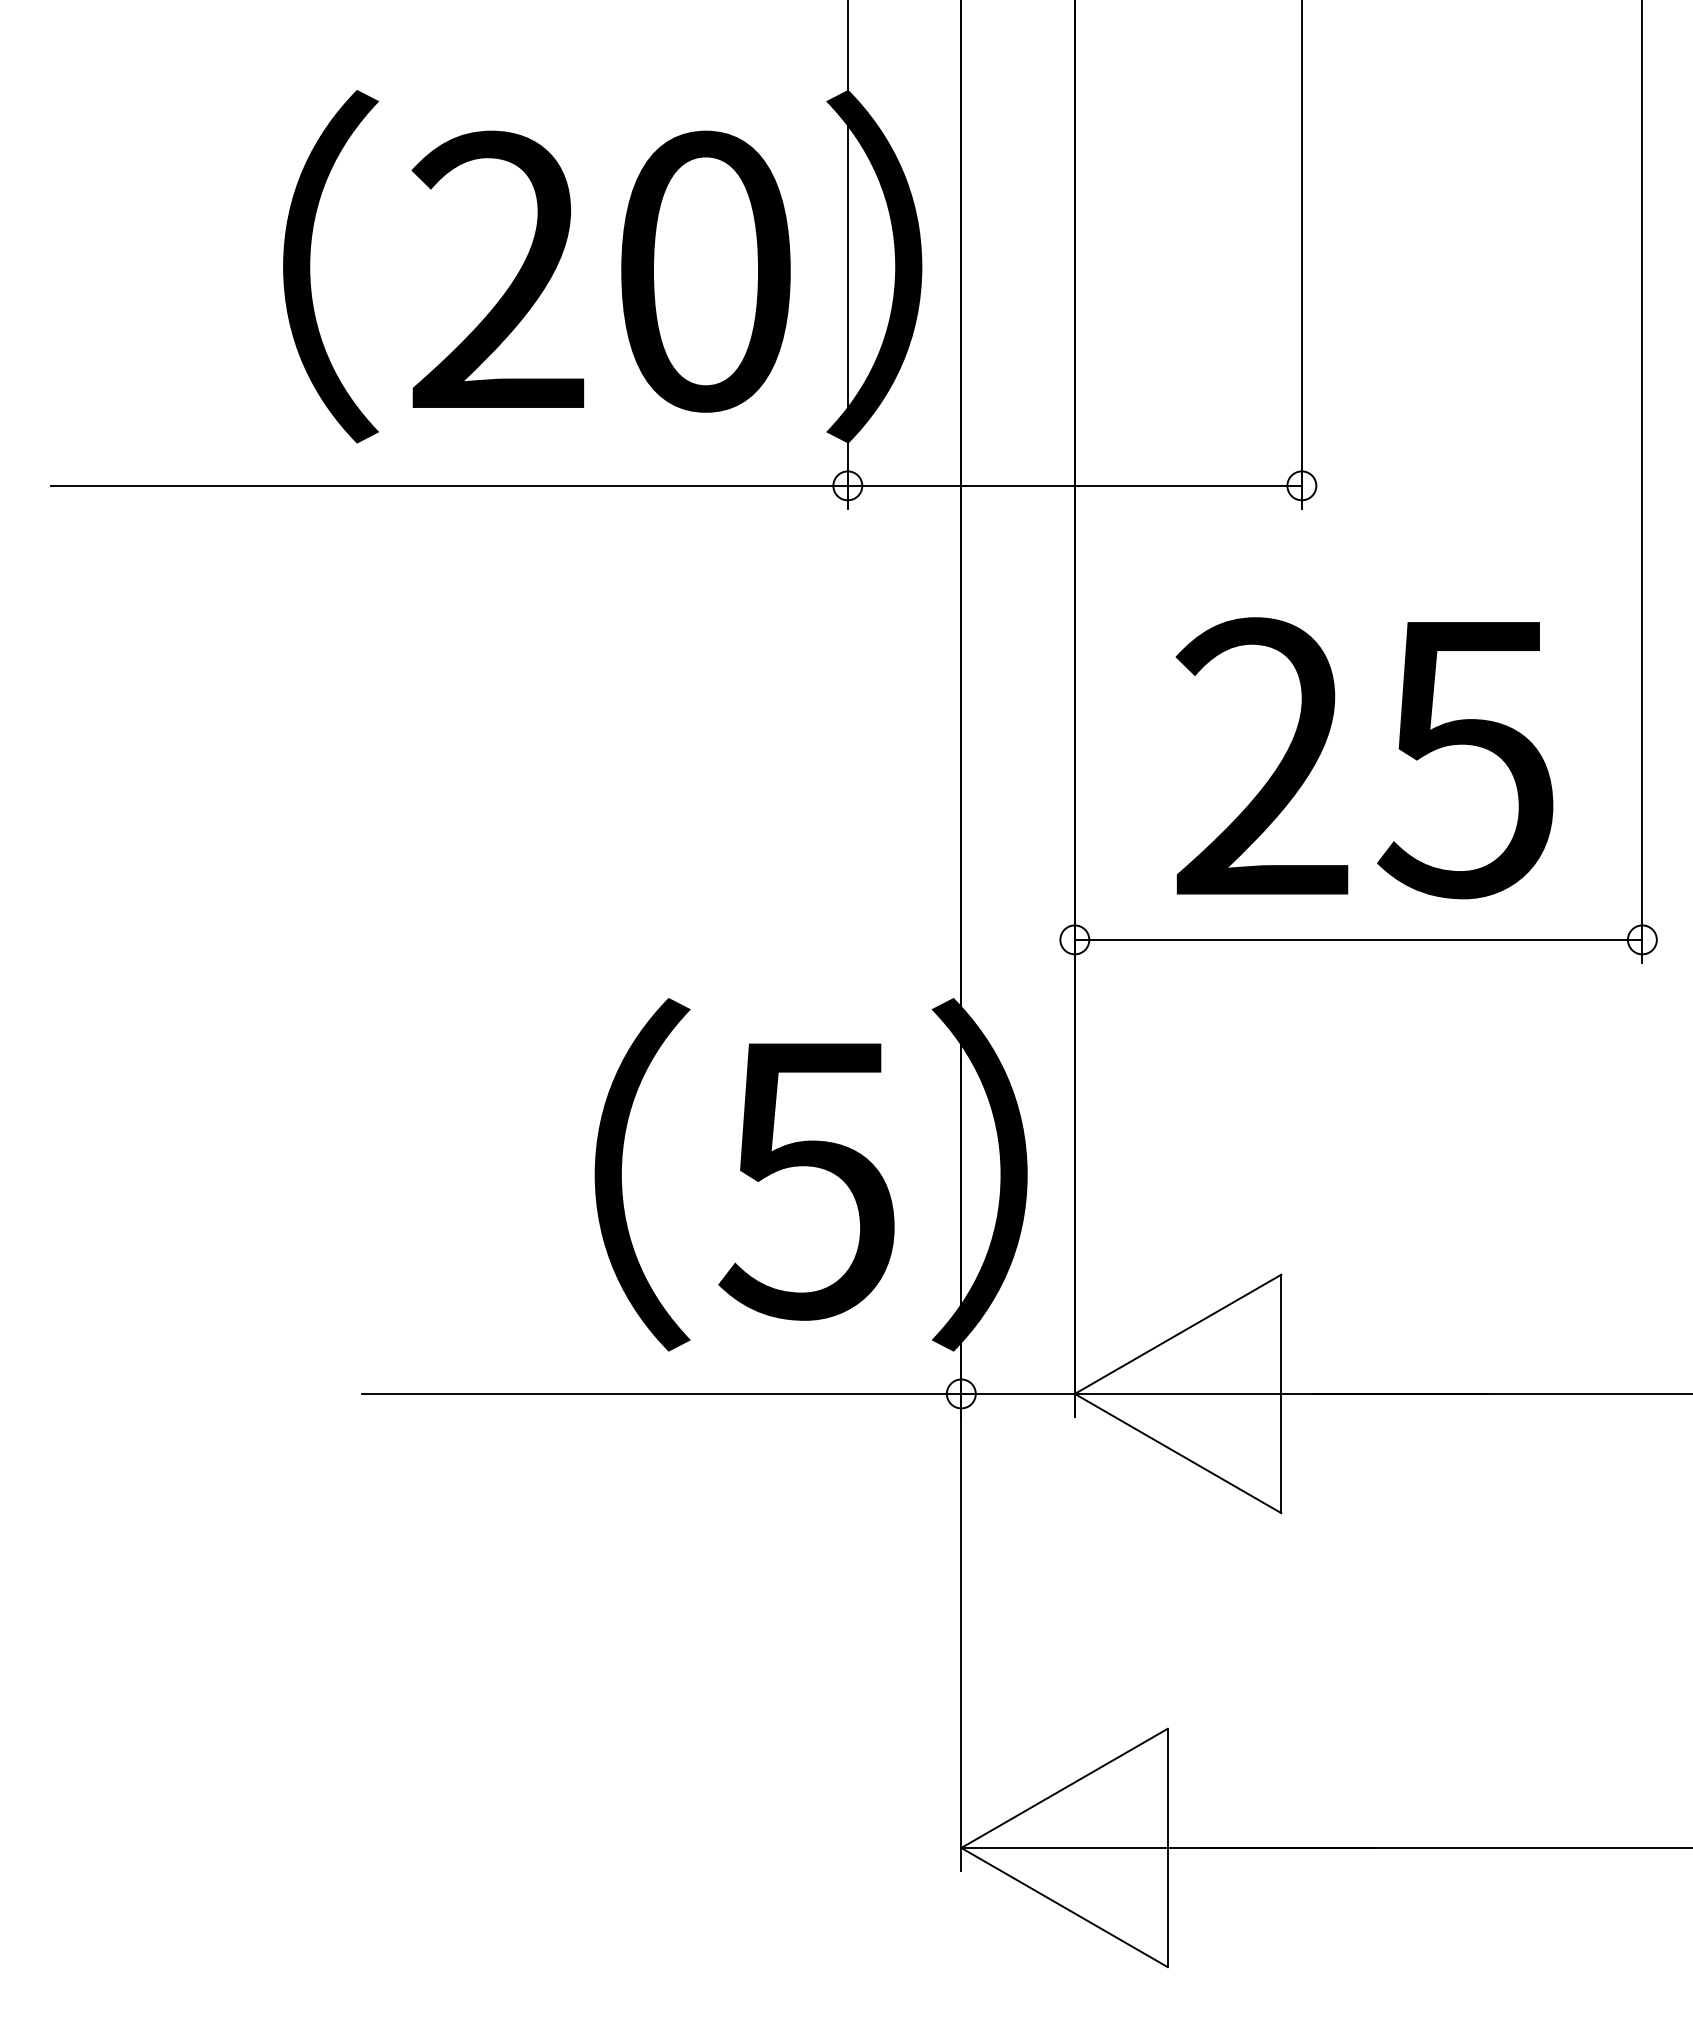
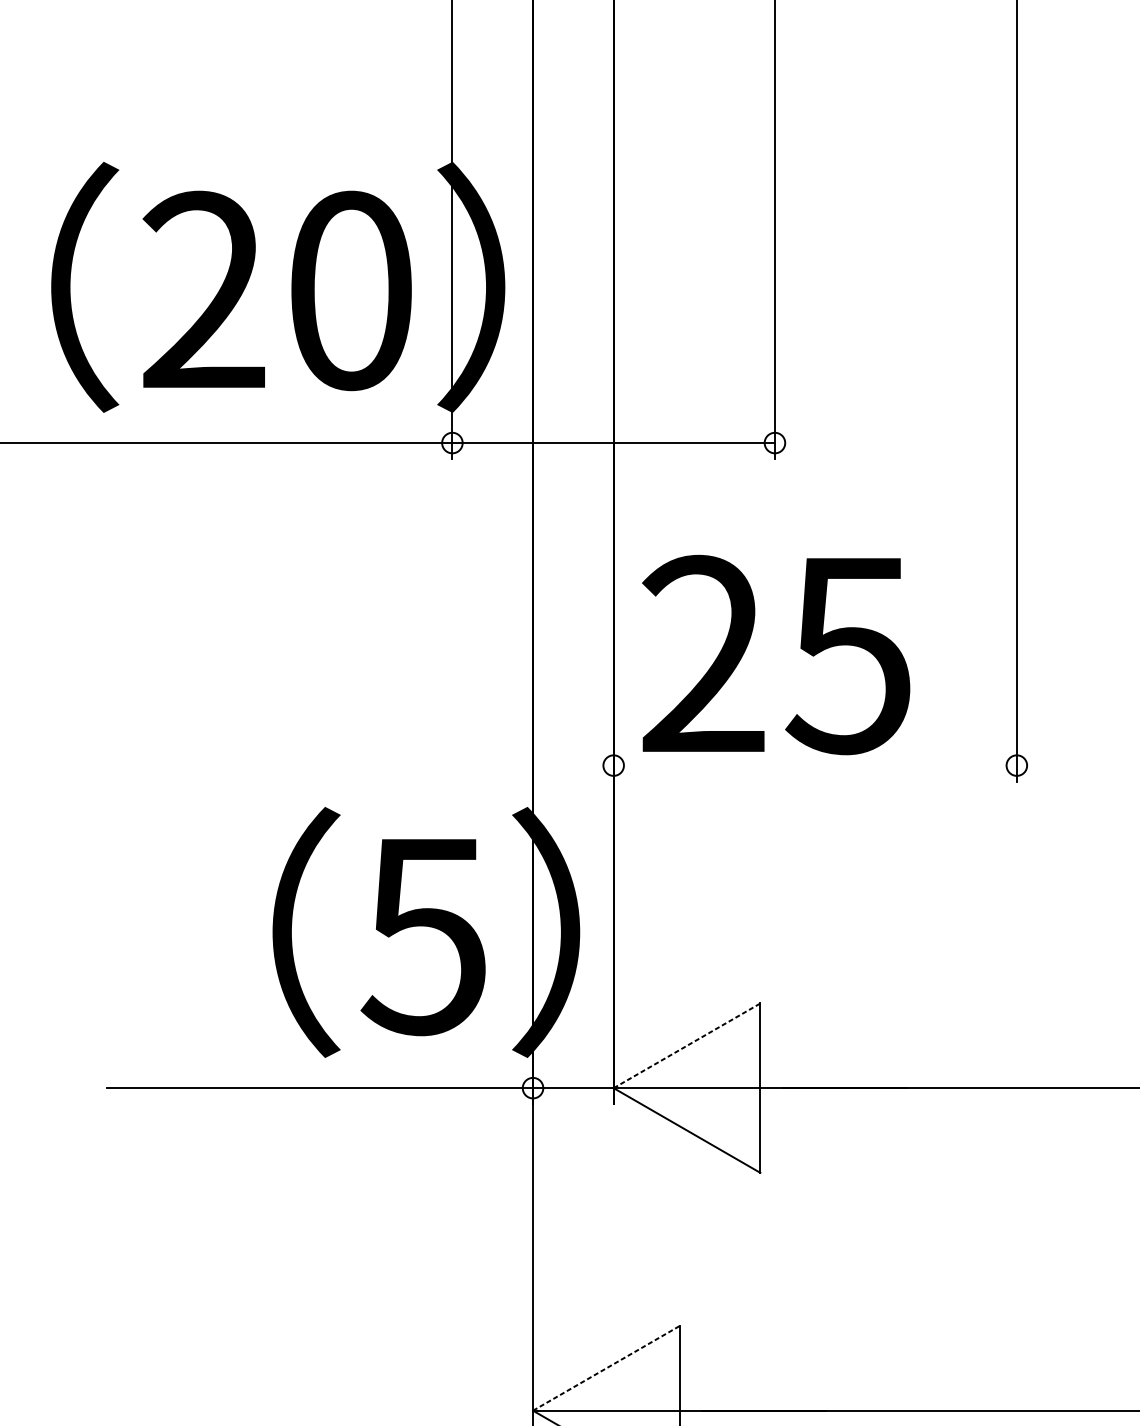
text: (1364, 758) -> (776, 655), moved
line: (1358, 939) -> (815, 765), removed
line: (1178, 1334) -> (687, 1045), solid -> dashed
line: (1064, 1788) -> (606, 1368), solid -> dashed

